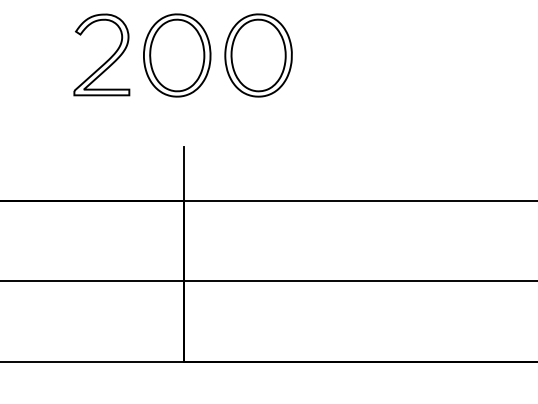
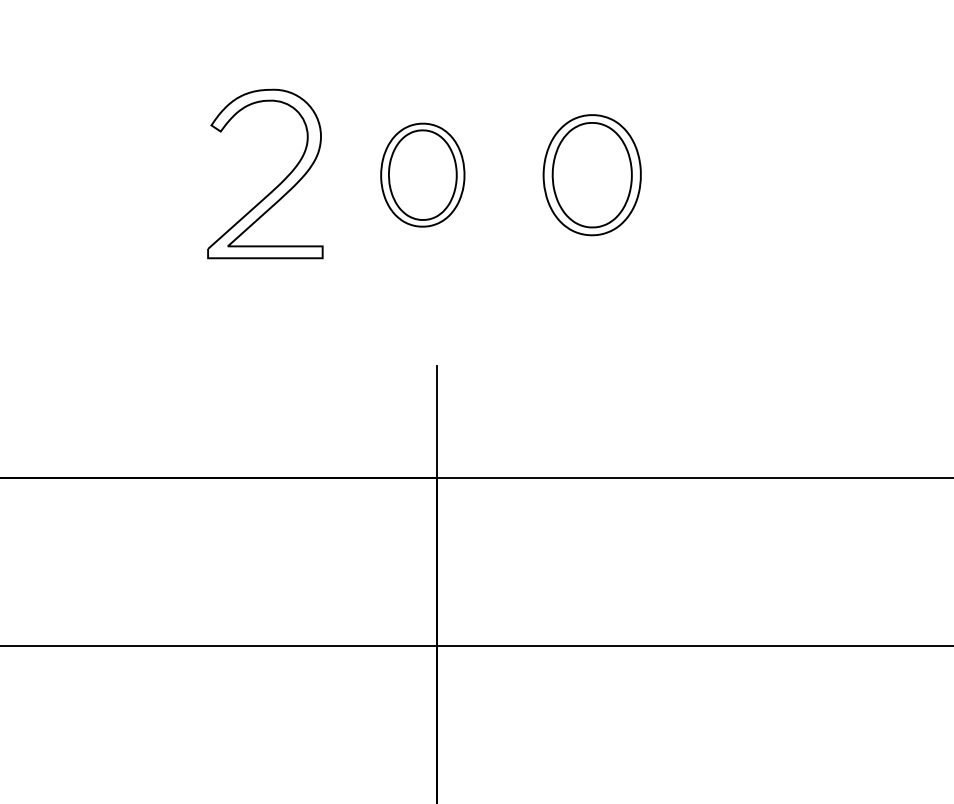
part: (177, 55) -> (423, 175), size x0.6
part: (258, 55) -> (592, 175), size x0.7

